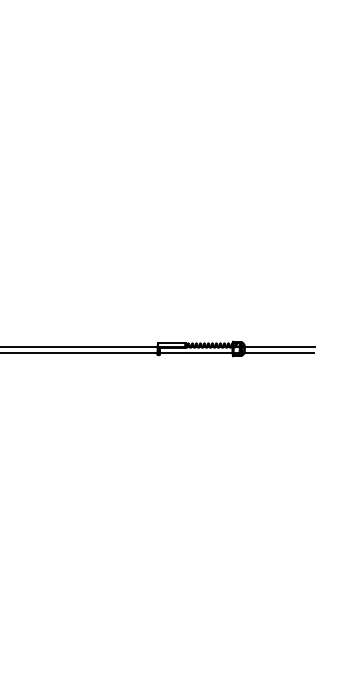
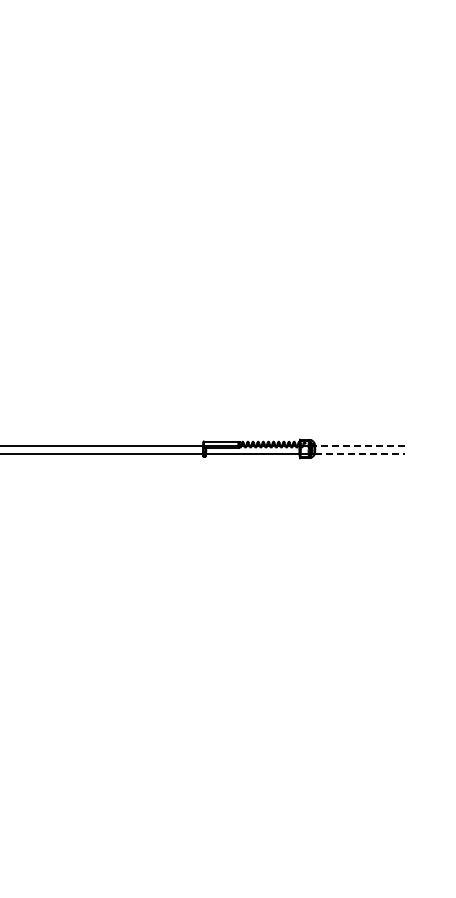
line: (279, 347) -> (360, 446), solid -> dashed
line: (279, 353) -> (360, 454), solid -> dashed

